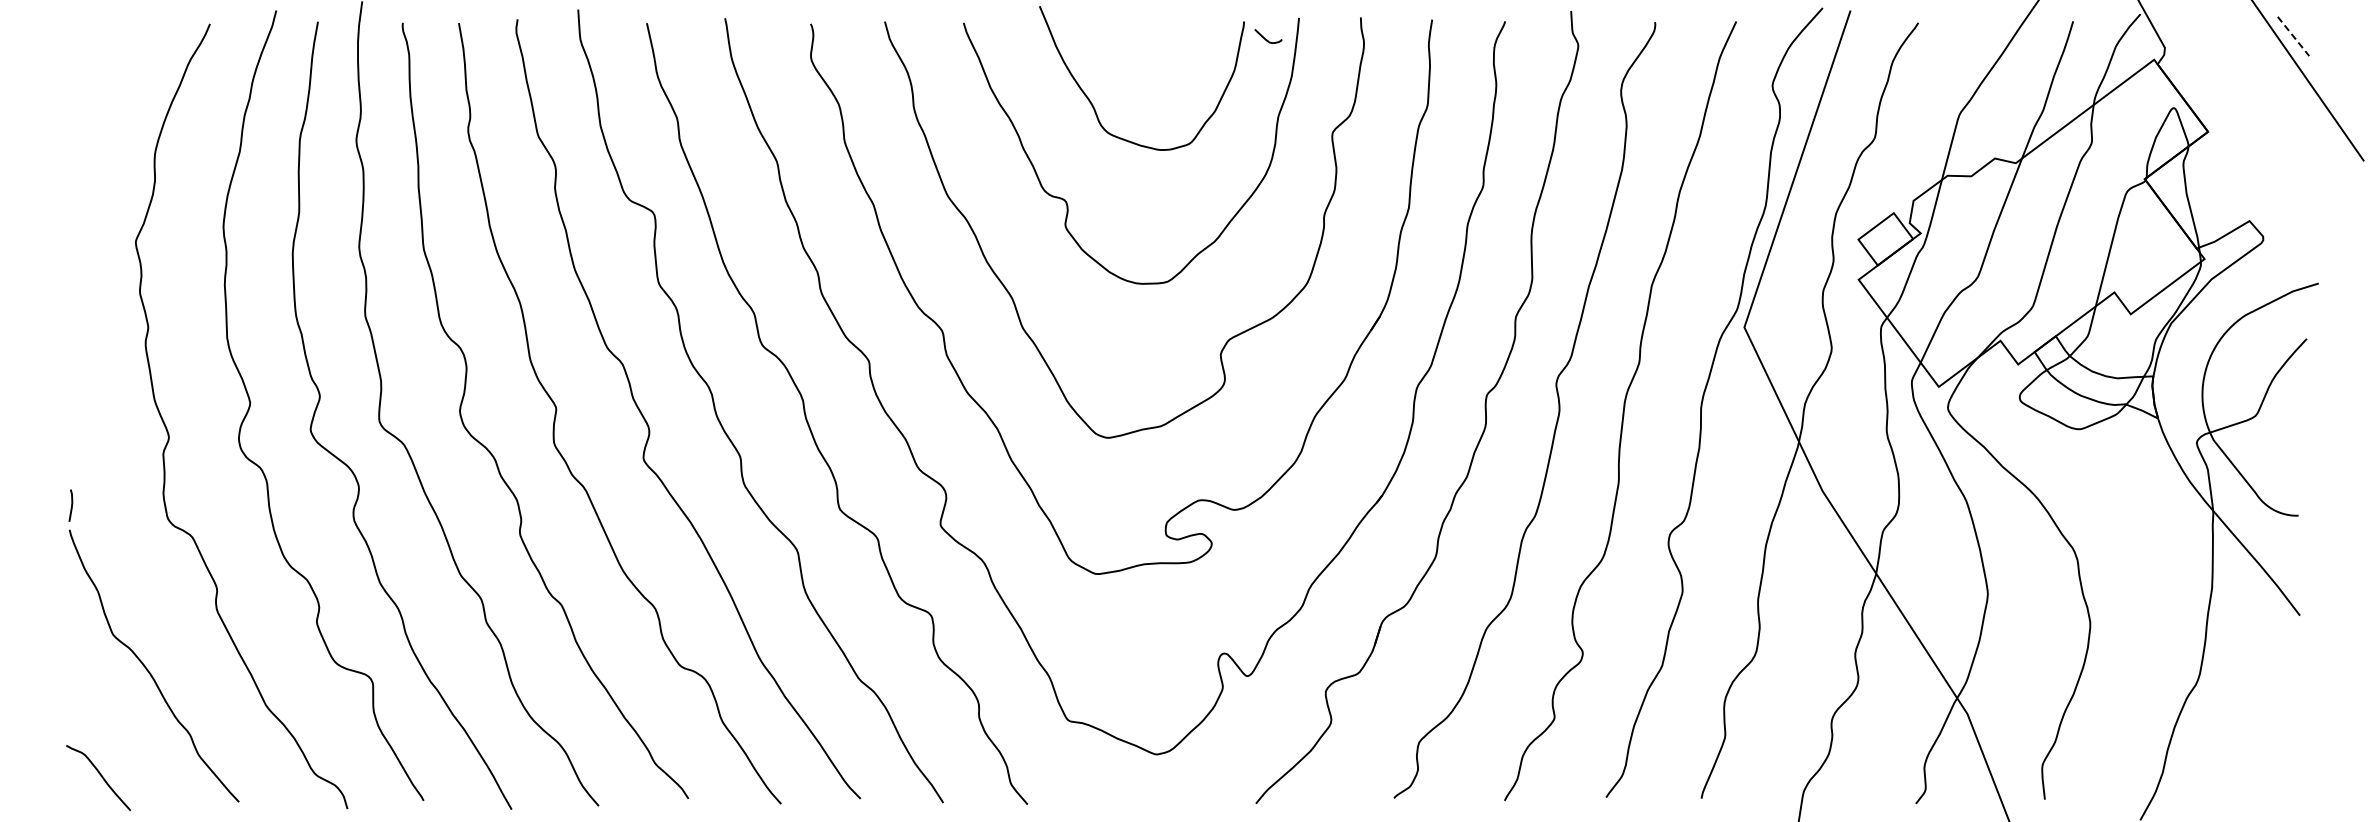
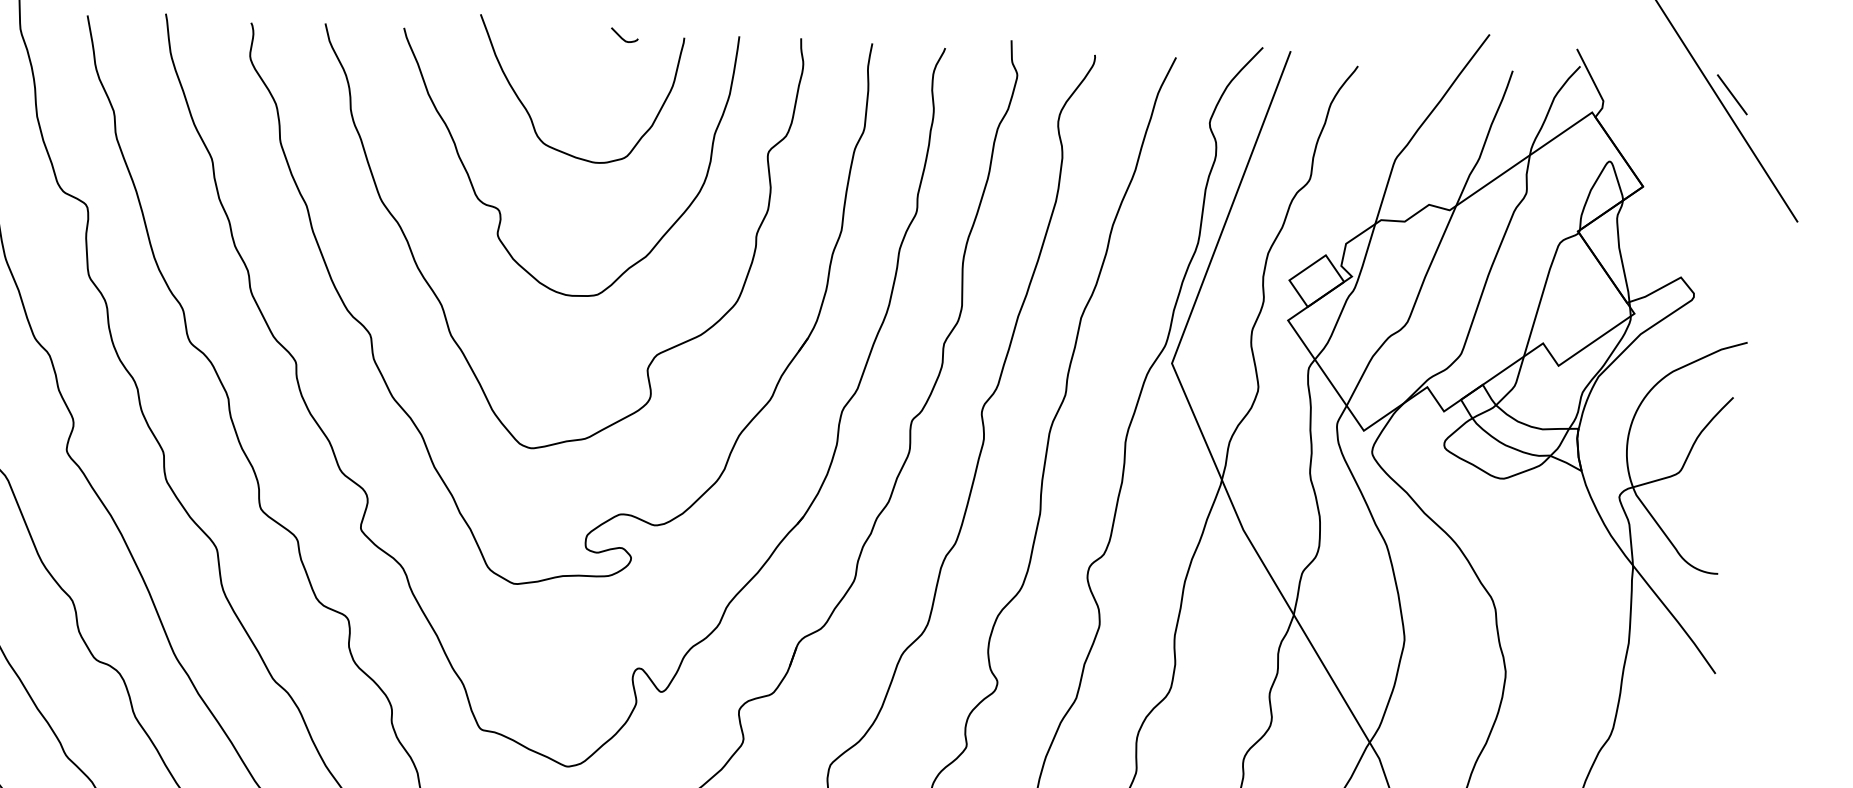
line: (2293, 36) -> (1732, 94), dashed -> solid
curve: (1267, 39) -> (623, 38), moved

